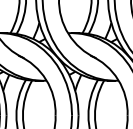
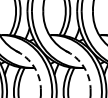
arc: (46, 80) -> (34, 67), solid -> dashed
arc: (118, 80) -> (84, 67), solid -> dashed

